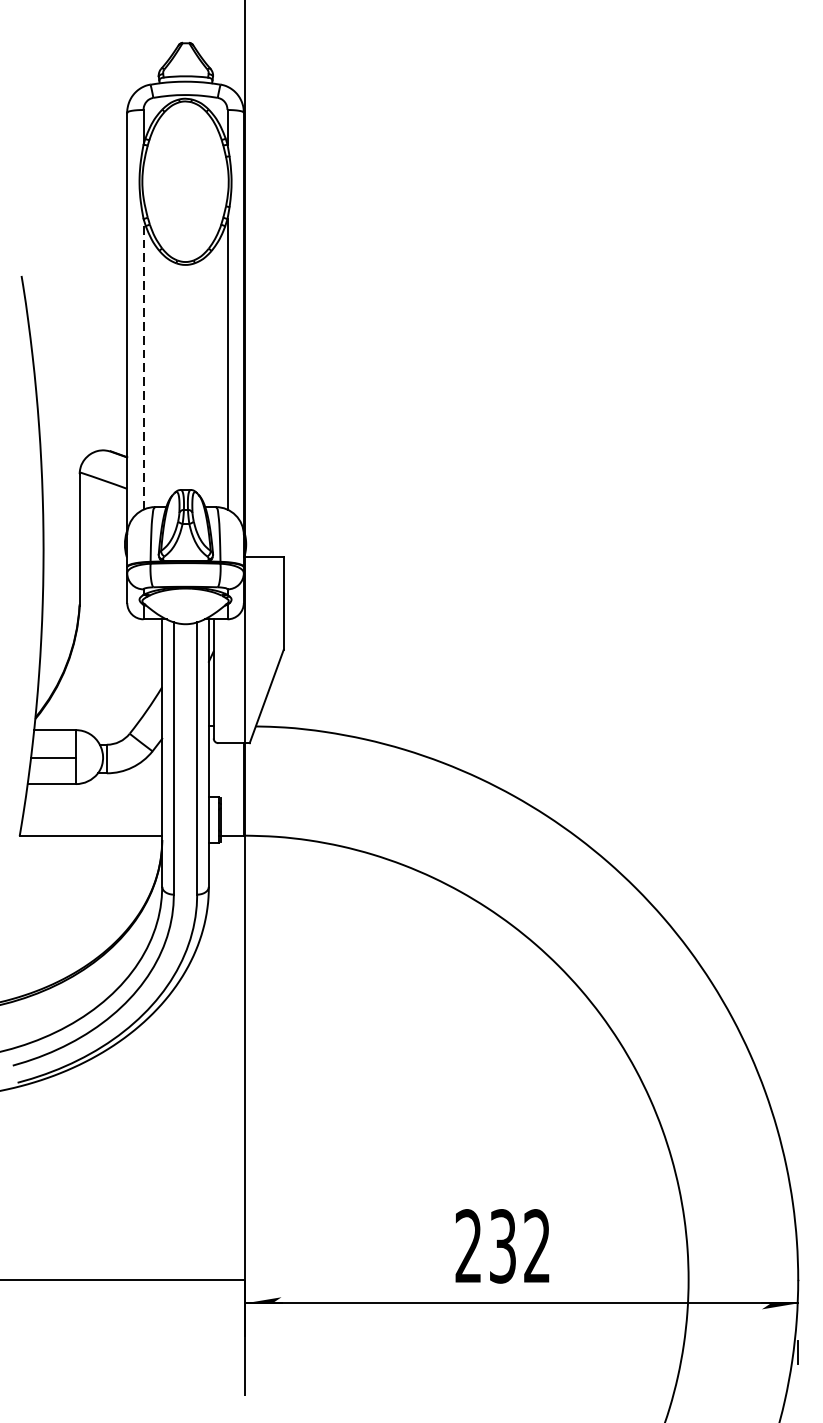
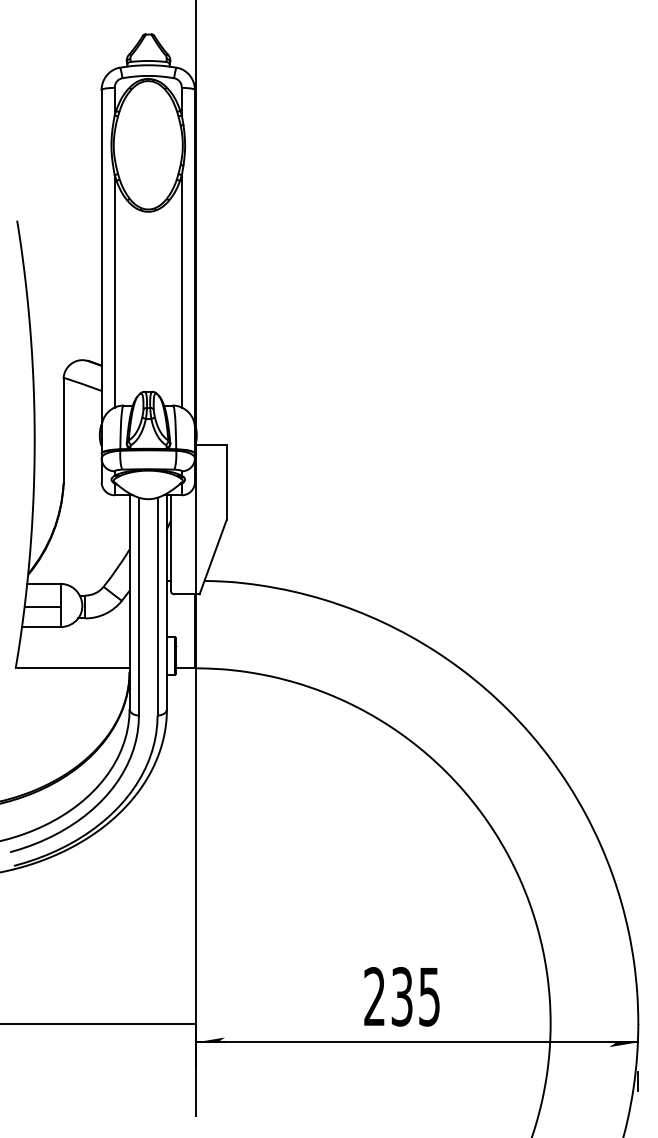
line: (143, 363) -> (114, 290), dashed -> solid
text: (537, 1246) -> (429, 996), 232 -> 235

